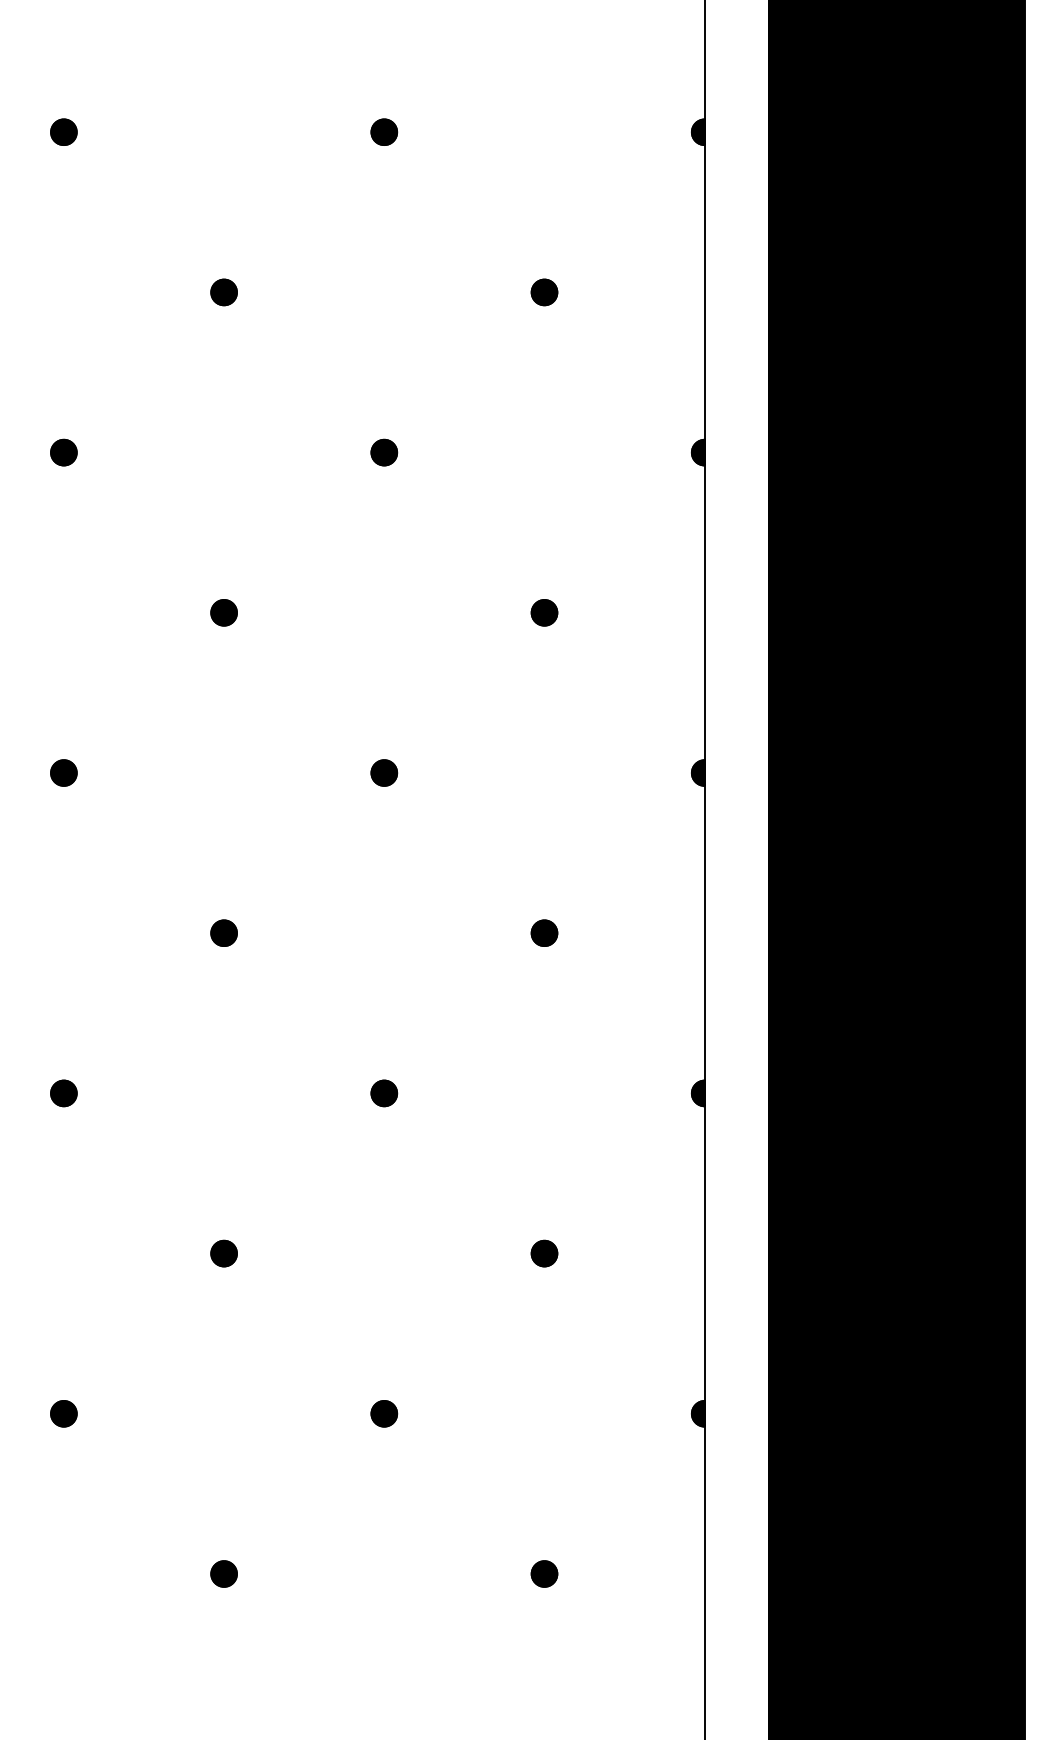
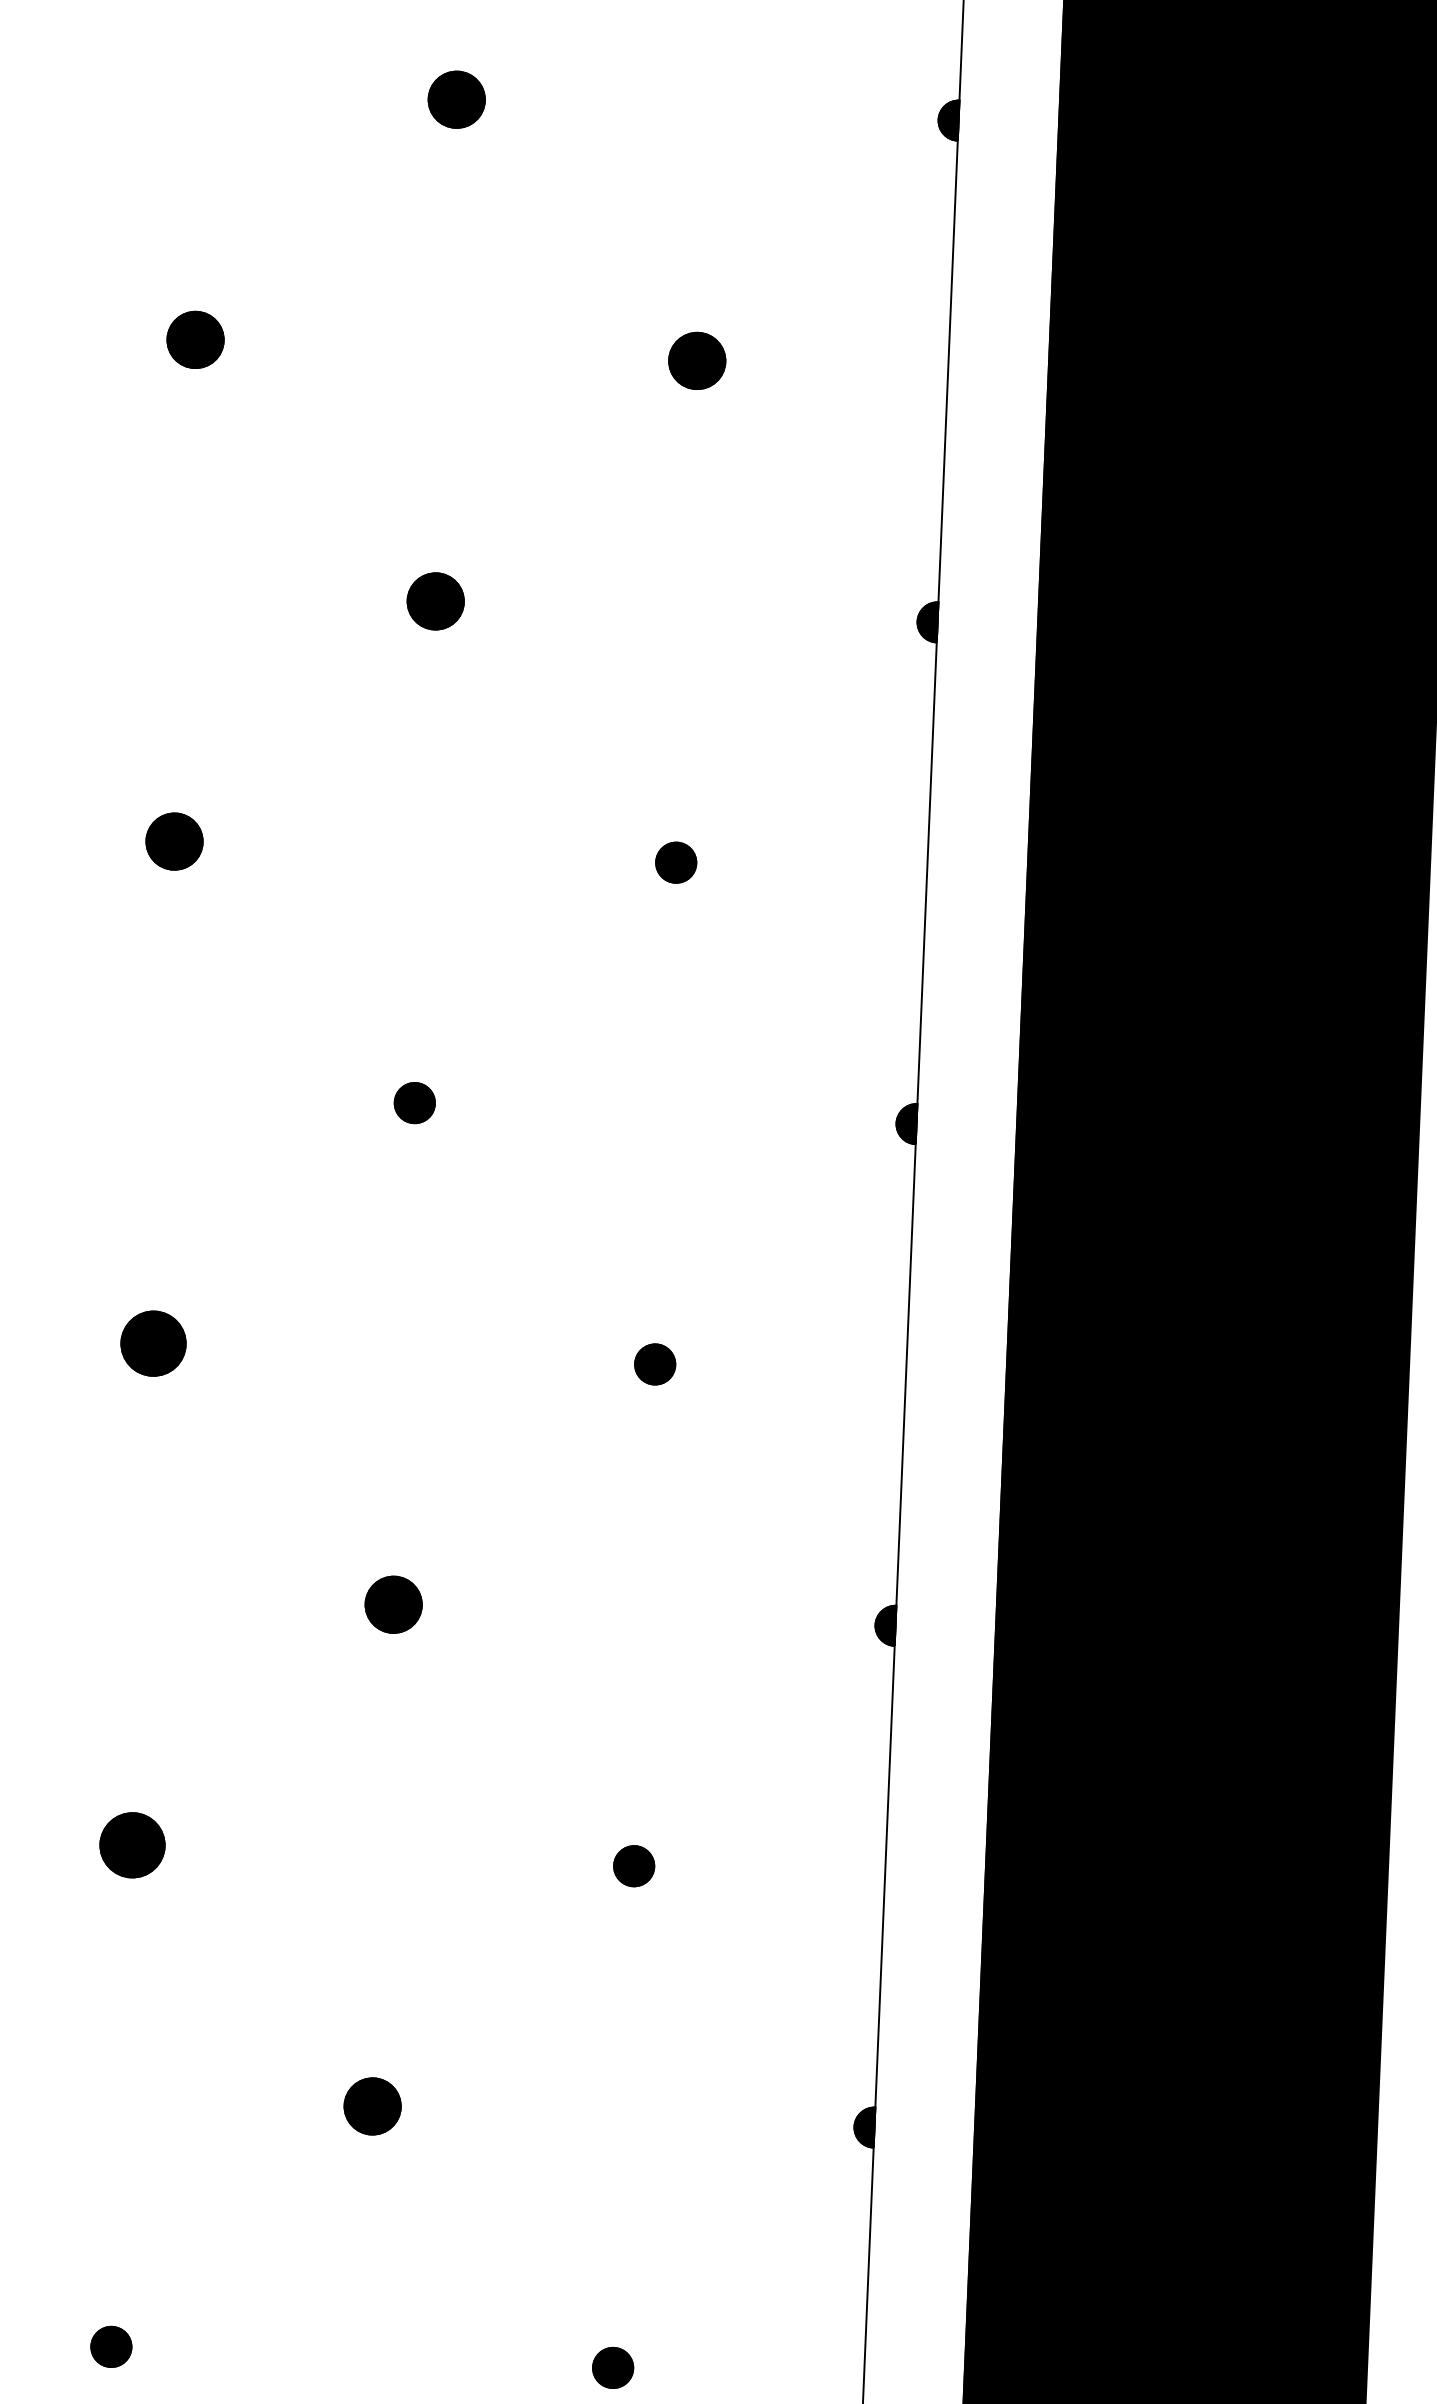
part: (384, 131) -> (457, 98), size x1.4
part: (223, 292) -> (194, 339), size x1.4
part: (544, 292) -> (697, 361), size x1.4
part: (384, 452) -> (436, 601), size x1.4
part: (223, 612) -> (173, 841), size x1.4
part: (223, 932) -> (152, 1342), size x1.6
part: (384, 1093) -> (394, 1604), size x1.4
part: (223, 1253) -> (131, 1844), size x1.6
part: (384, 1413) -> (373, 2106), size x1.4

